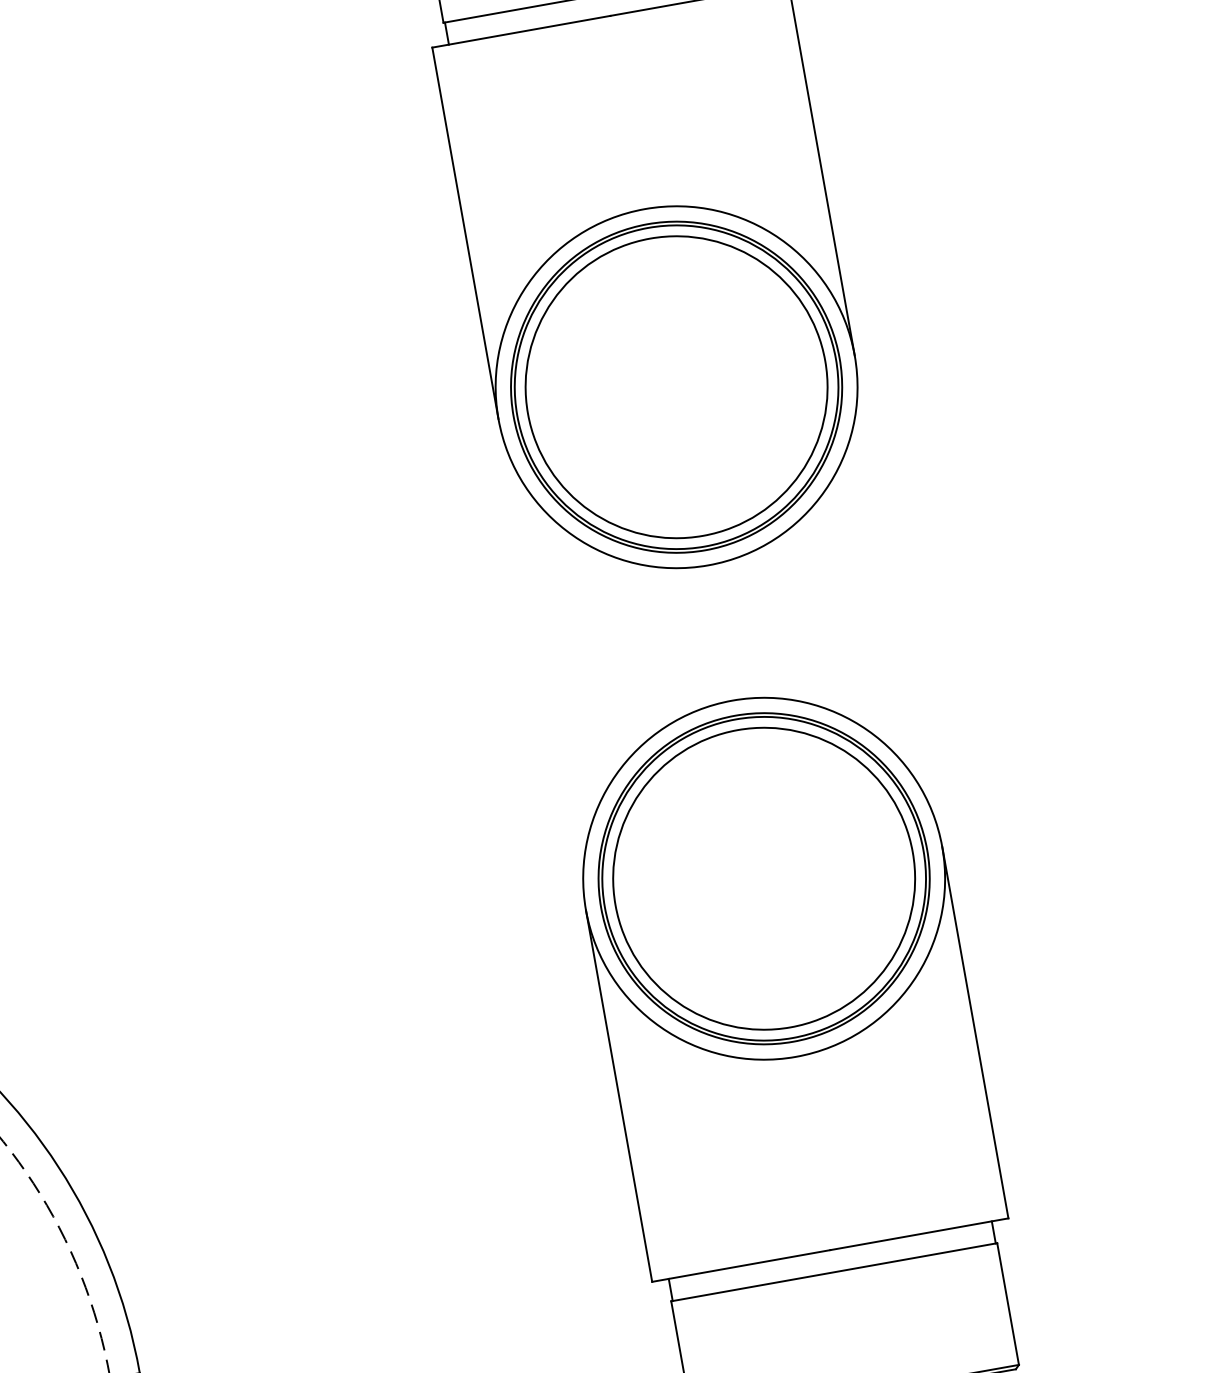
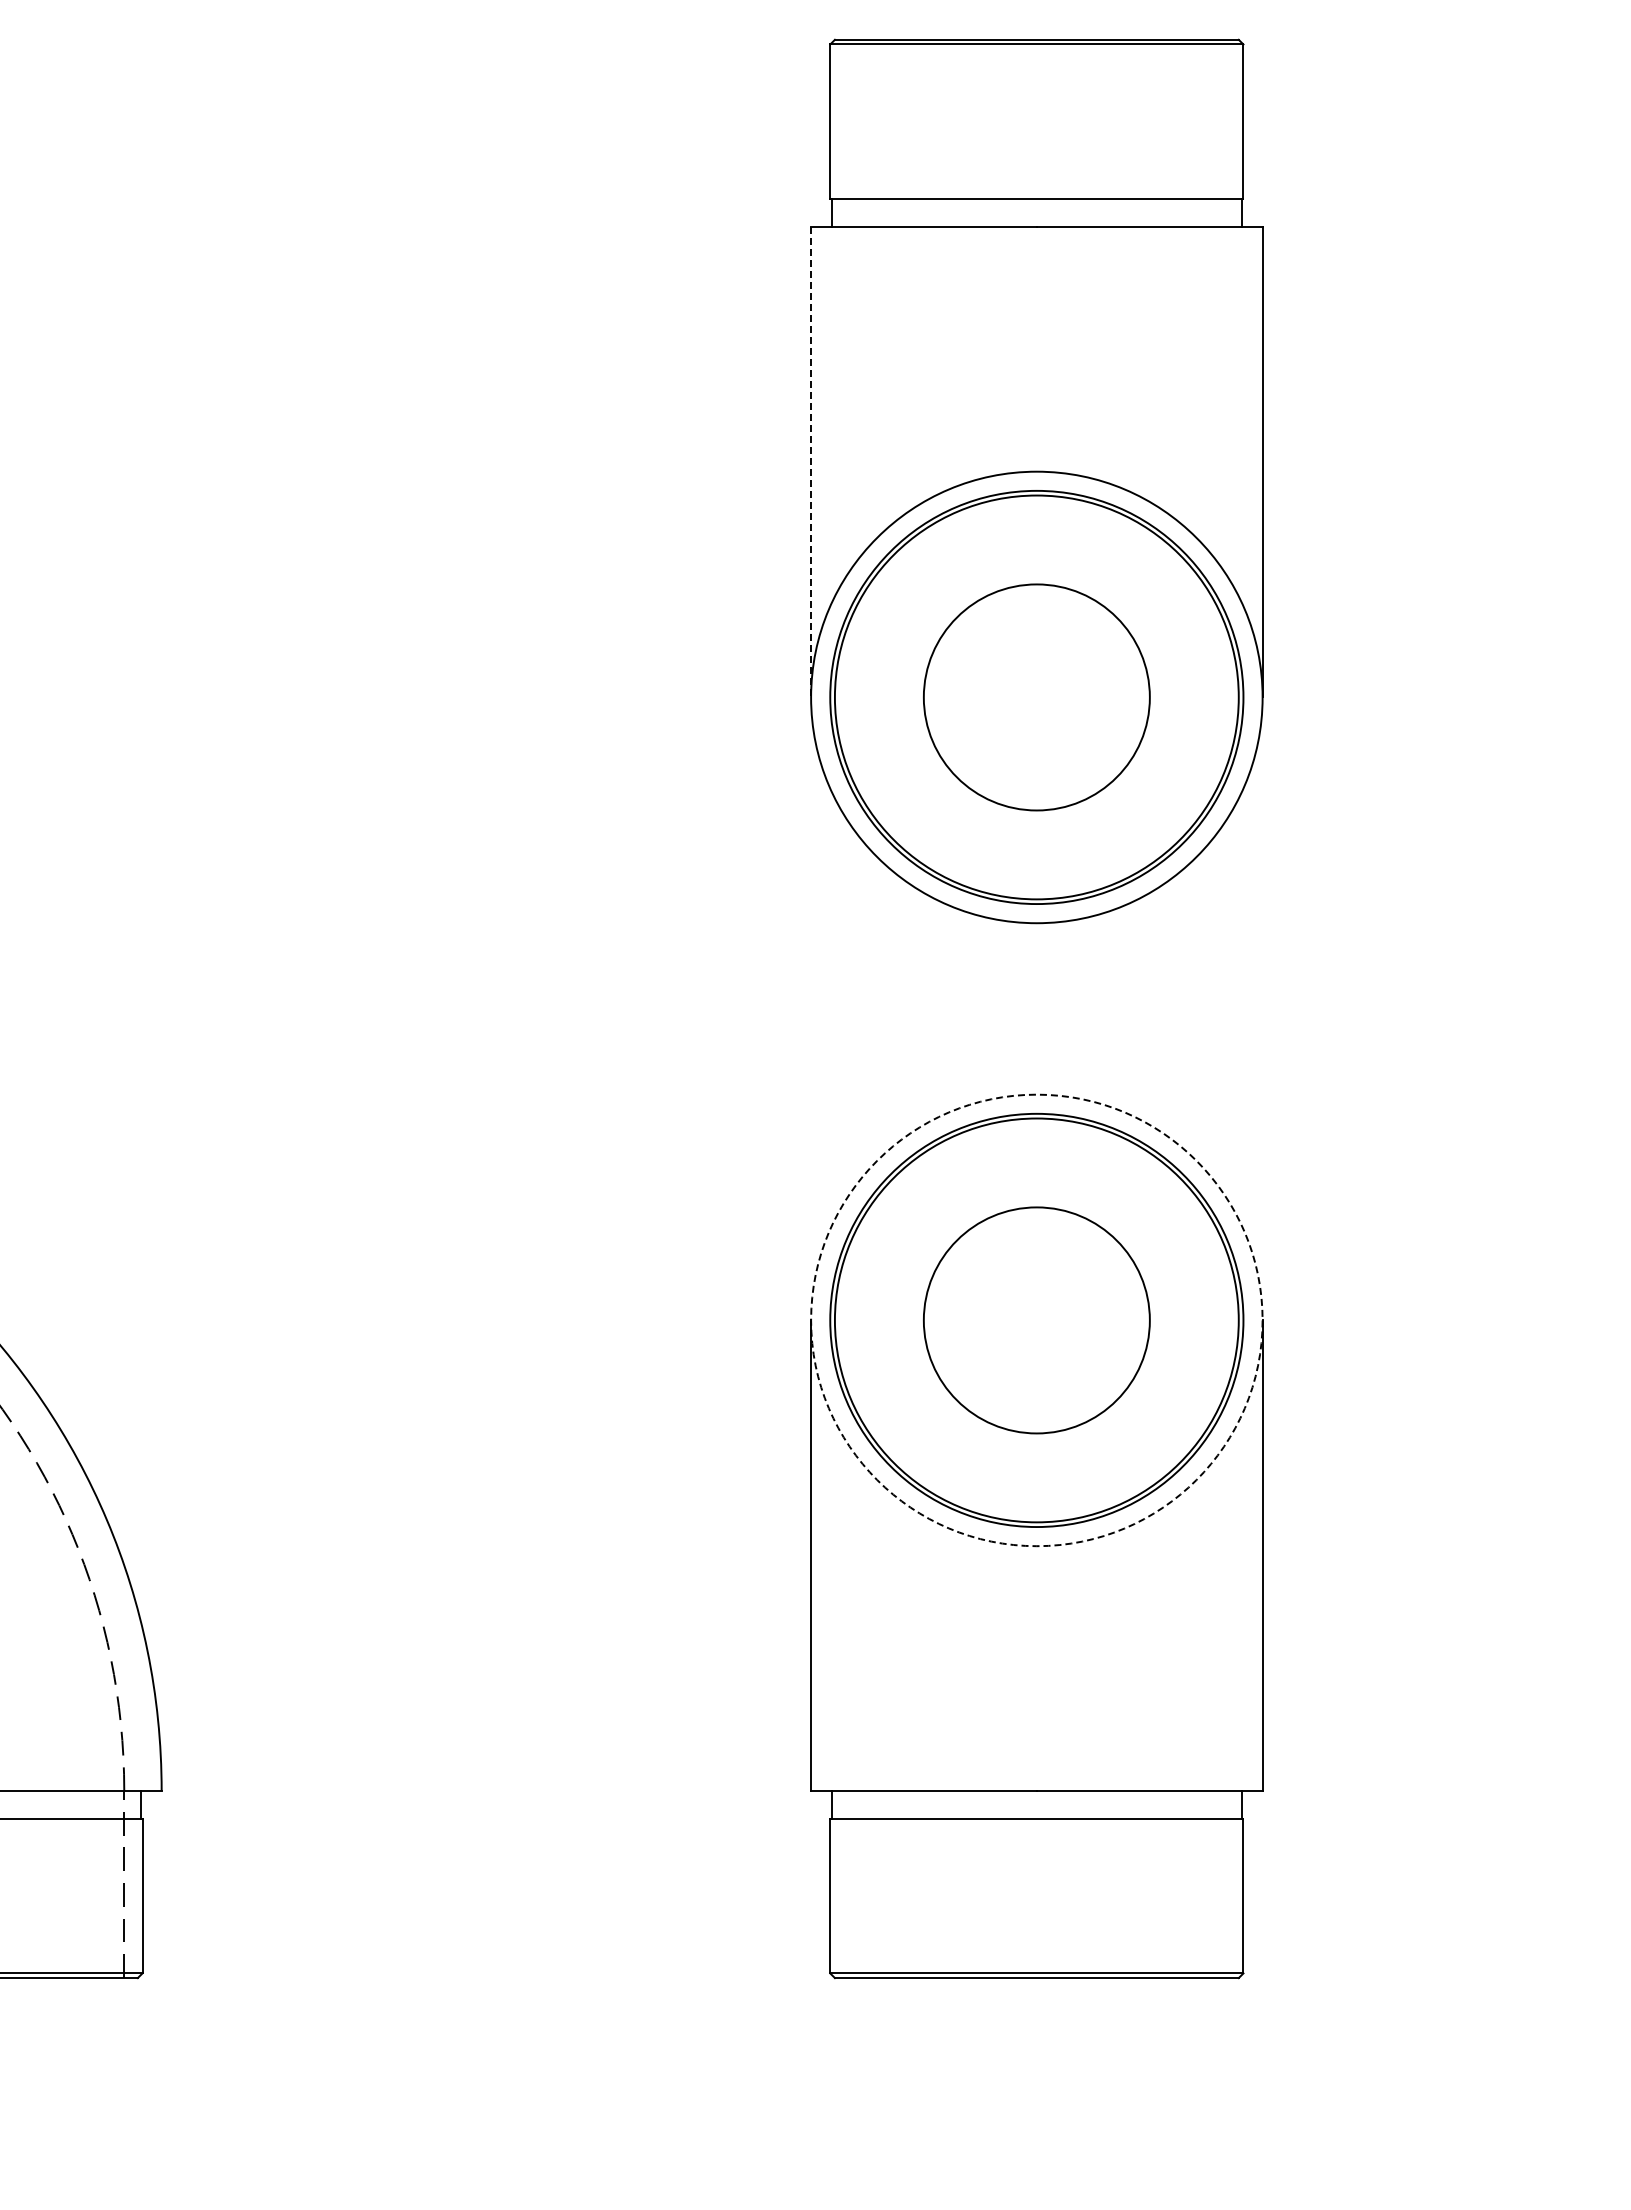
line: (465, 233) -> (811, 462), solid -> dashed
circle: (676, 387) -> (1036, 697), size x0.6
circle: (763, 878) -> (1036, 1320), size x0.6
circle: (763, 878) -> (1036, 1320), solid -> dashed

